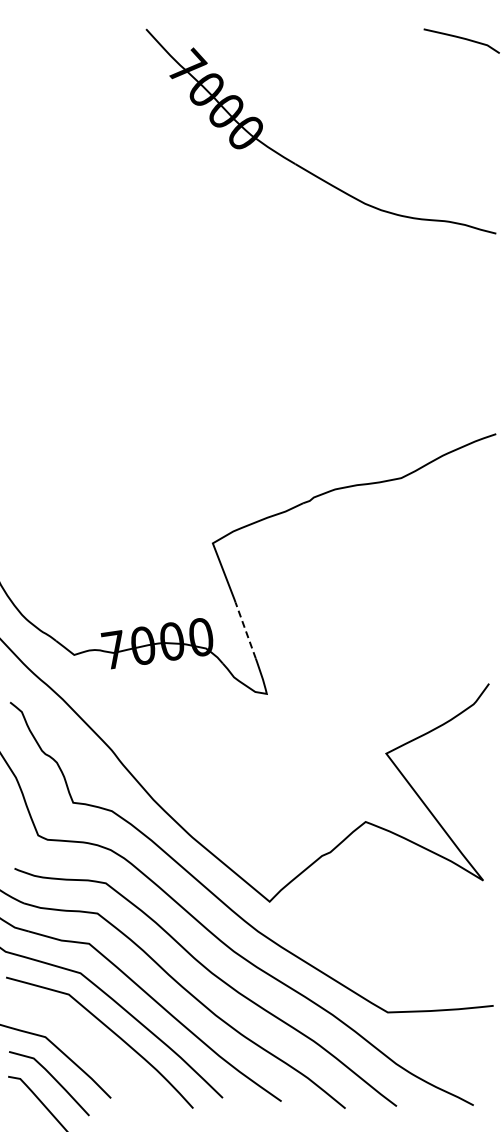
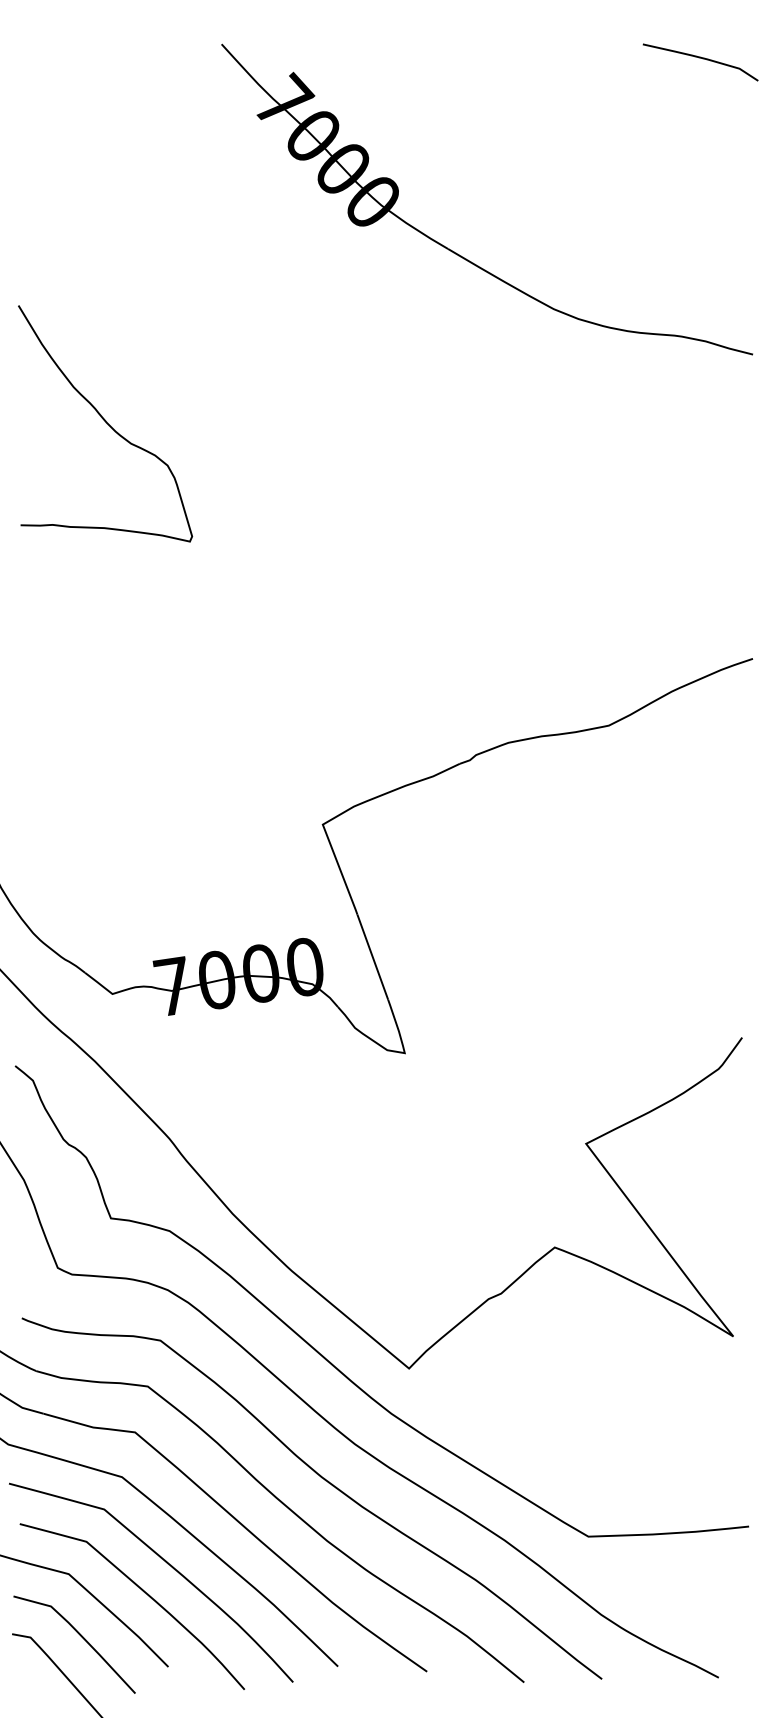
curve: (69, 278) -> (105, 422), added
line: (245, 630) -> (372, 956), dashed -> solid
curve: (95, 1050) -> (144, 1594), added

